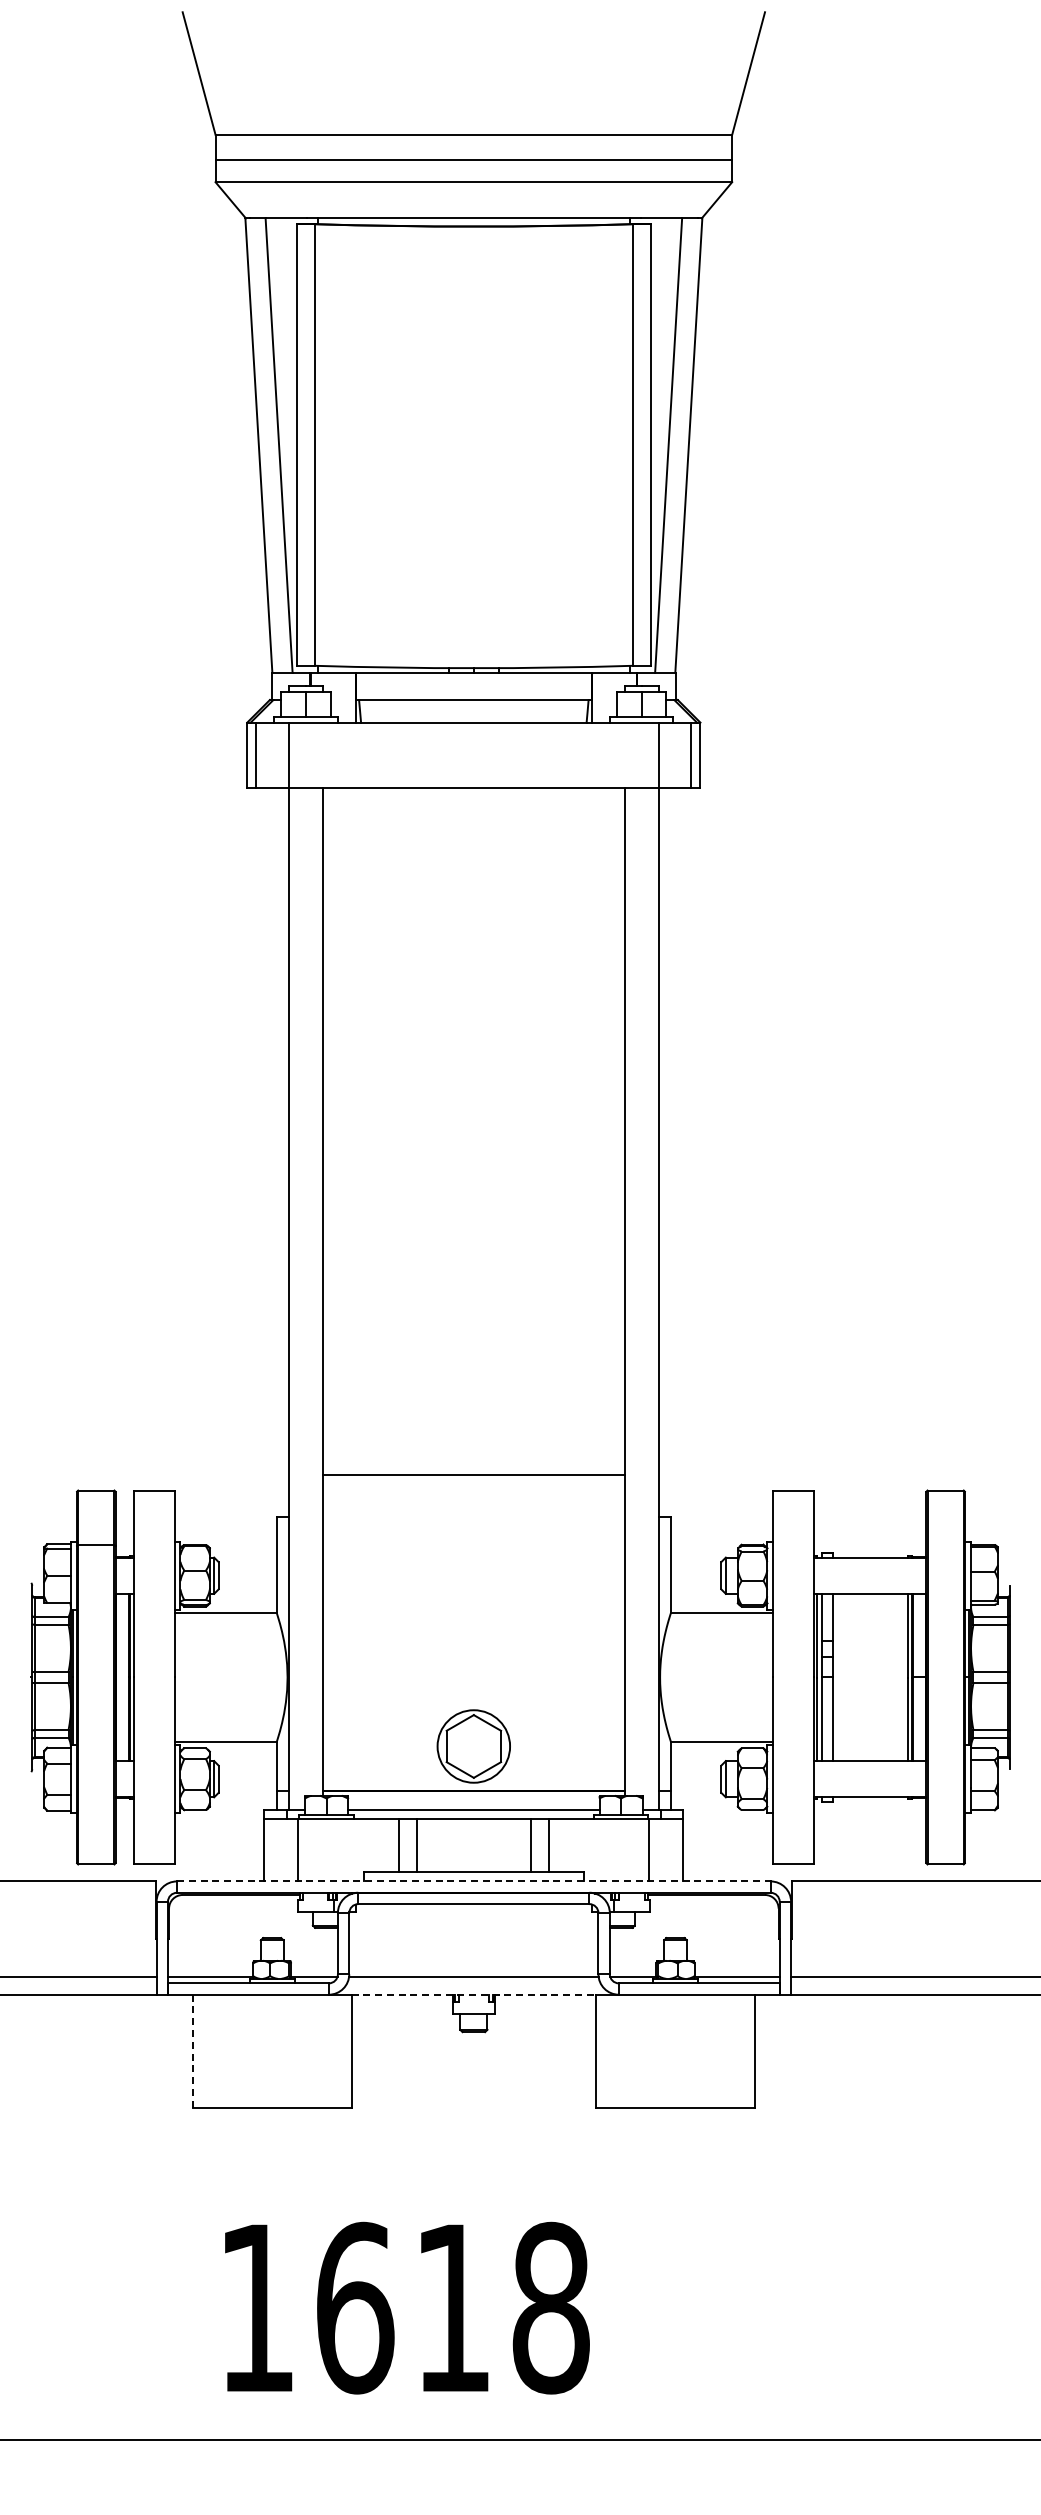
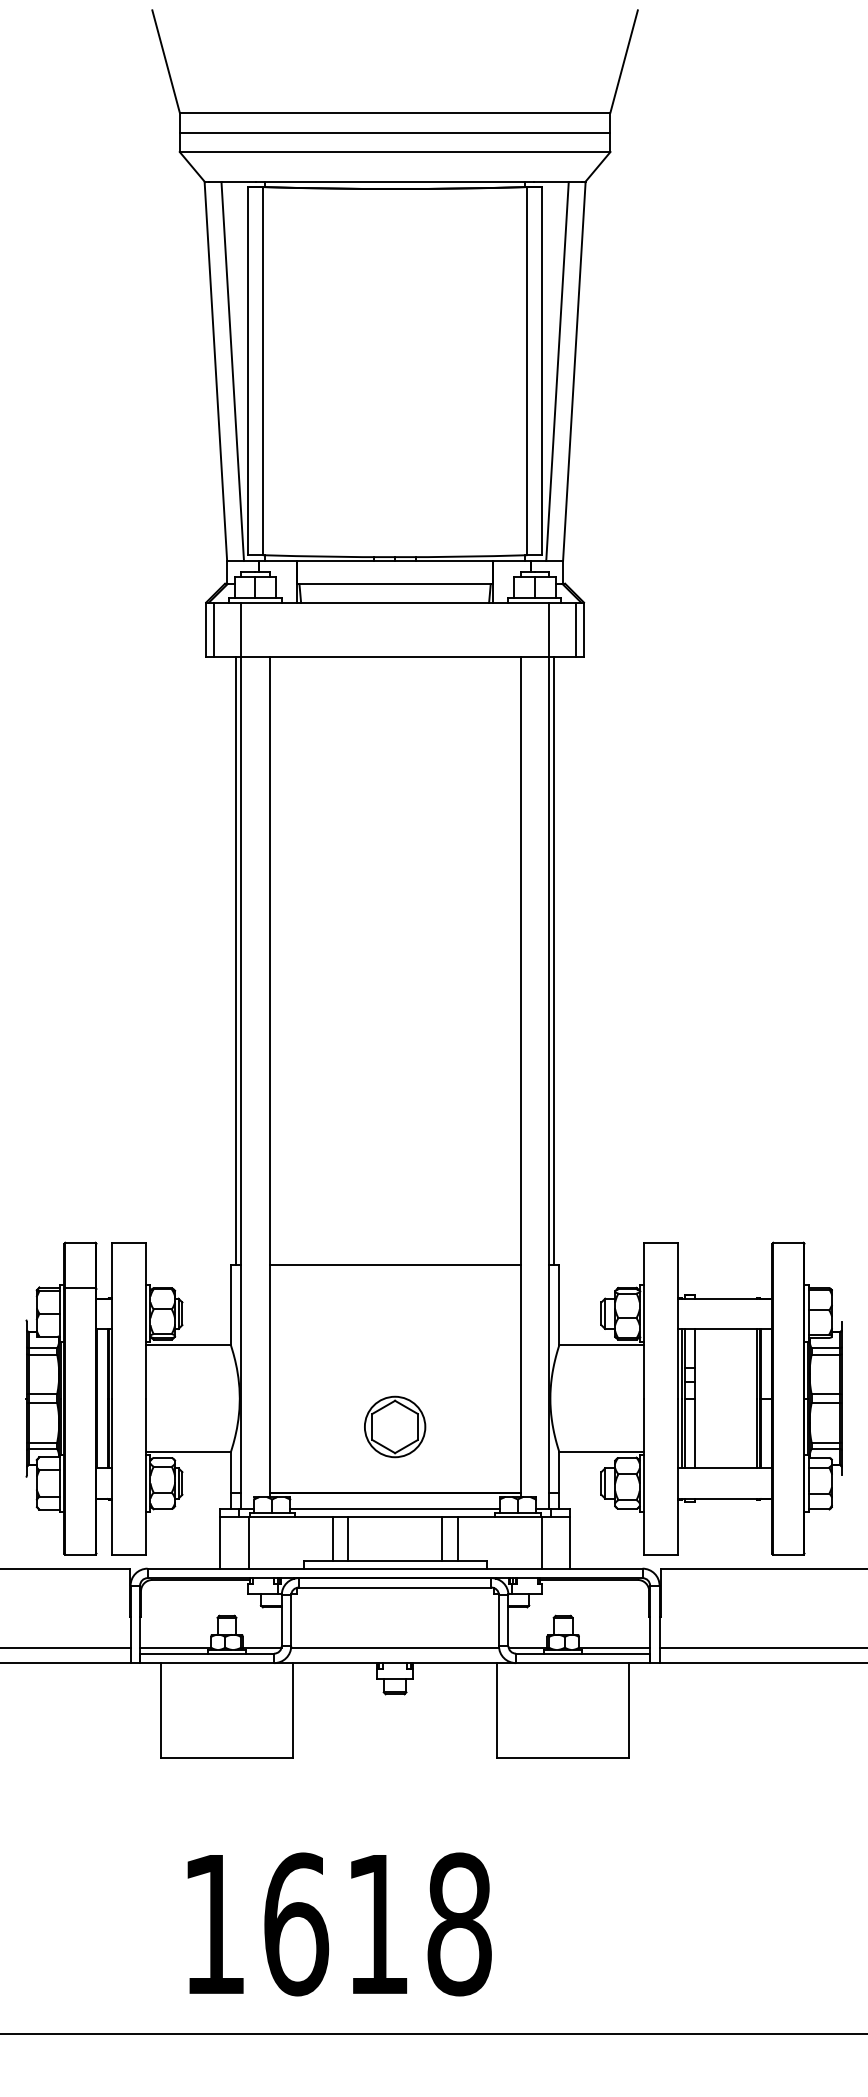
line: (282, 1152) -> (235, 960), added
line: (664, 1152) -> (554, 960), added
line: (473, 1474) -> (394, 1264), moved
part: (473, 1746) -> (394, 1426), moved
line: (473, 1881) -> (394, 1568), dashed -> solid
line: (474, 1994) -> (395, 1662), dashed -> solid
line: (192, 2051) -> (160, 1710), dashed -> solid

